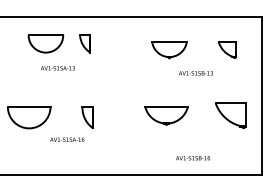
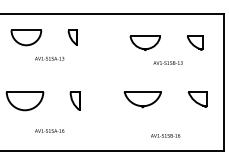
part: (46, 43) -> (26, 37), moved
part: (230, 115) -> (197, 99), size x0.71
text: (67, 139) -> (49, 130), moved

